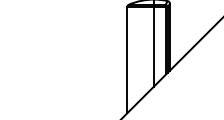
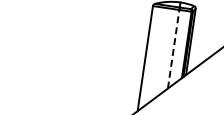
line: (153, 46) -> (173, 48), solid -> dashed

